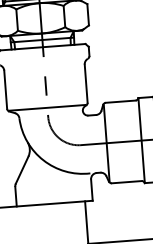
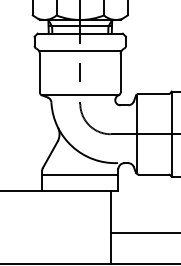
line: (44, 64) -> (80, 51), added
line: (53, 188) -> (80, 175), added

